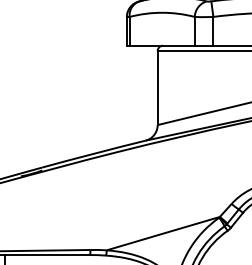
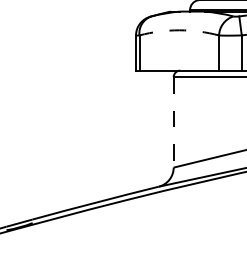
arc: (162, 12) -> (179, 29), solid -> dashed
line: (157, 88) -> (173, 122), solid -> dashed

